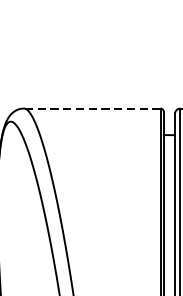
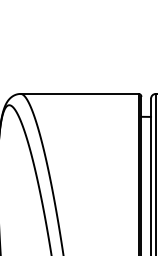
line: (92, 108) -> (79, 93), dashed -> solid

